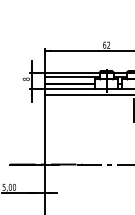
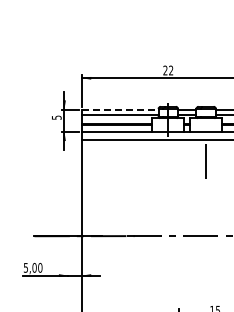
text: (104, 45) -> (165, 70), 62 -> 22
line: (72, 73) -> (120, 109), solid -> dashed
text: (26, 79) -> (56, 117), 8 -> 5

